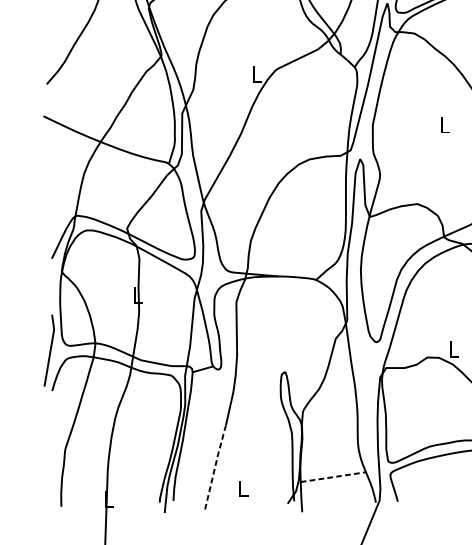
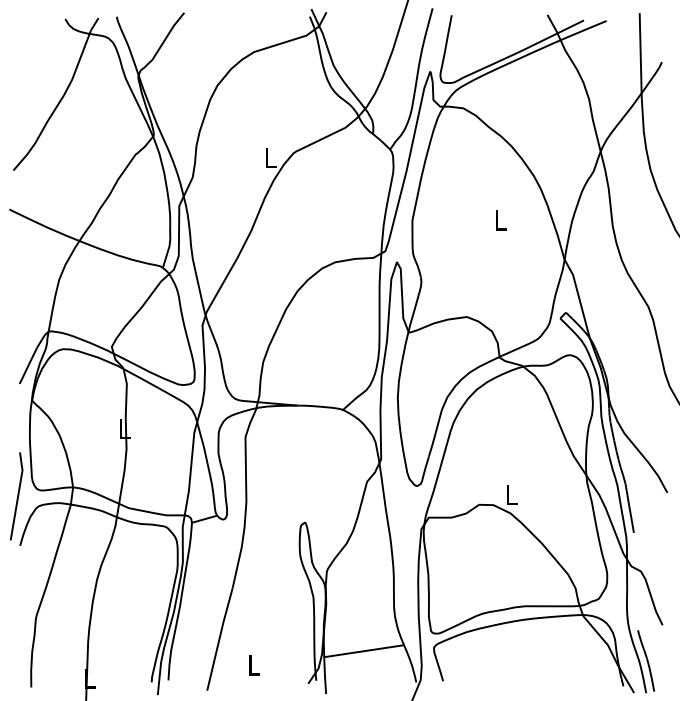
line: (215, 466) -> (219, 638), dashed -> solid
line: (333, 477) -> (364, 651), dashed -> solid

